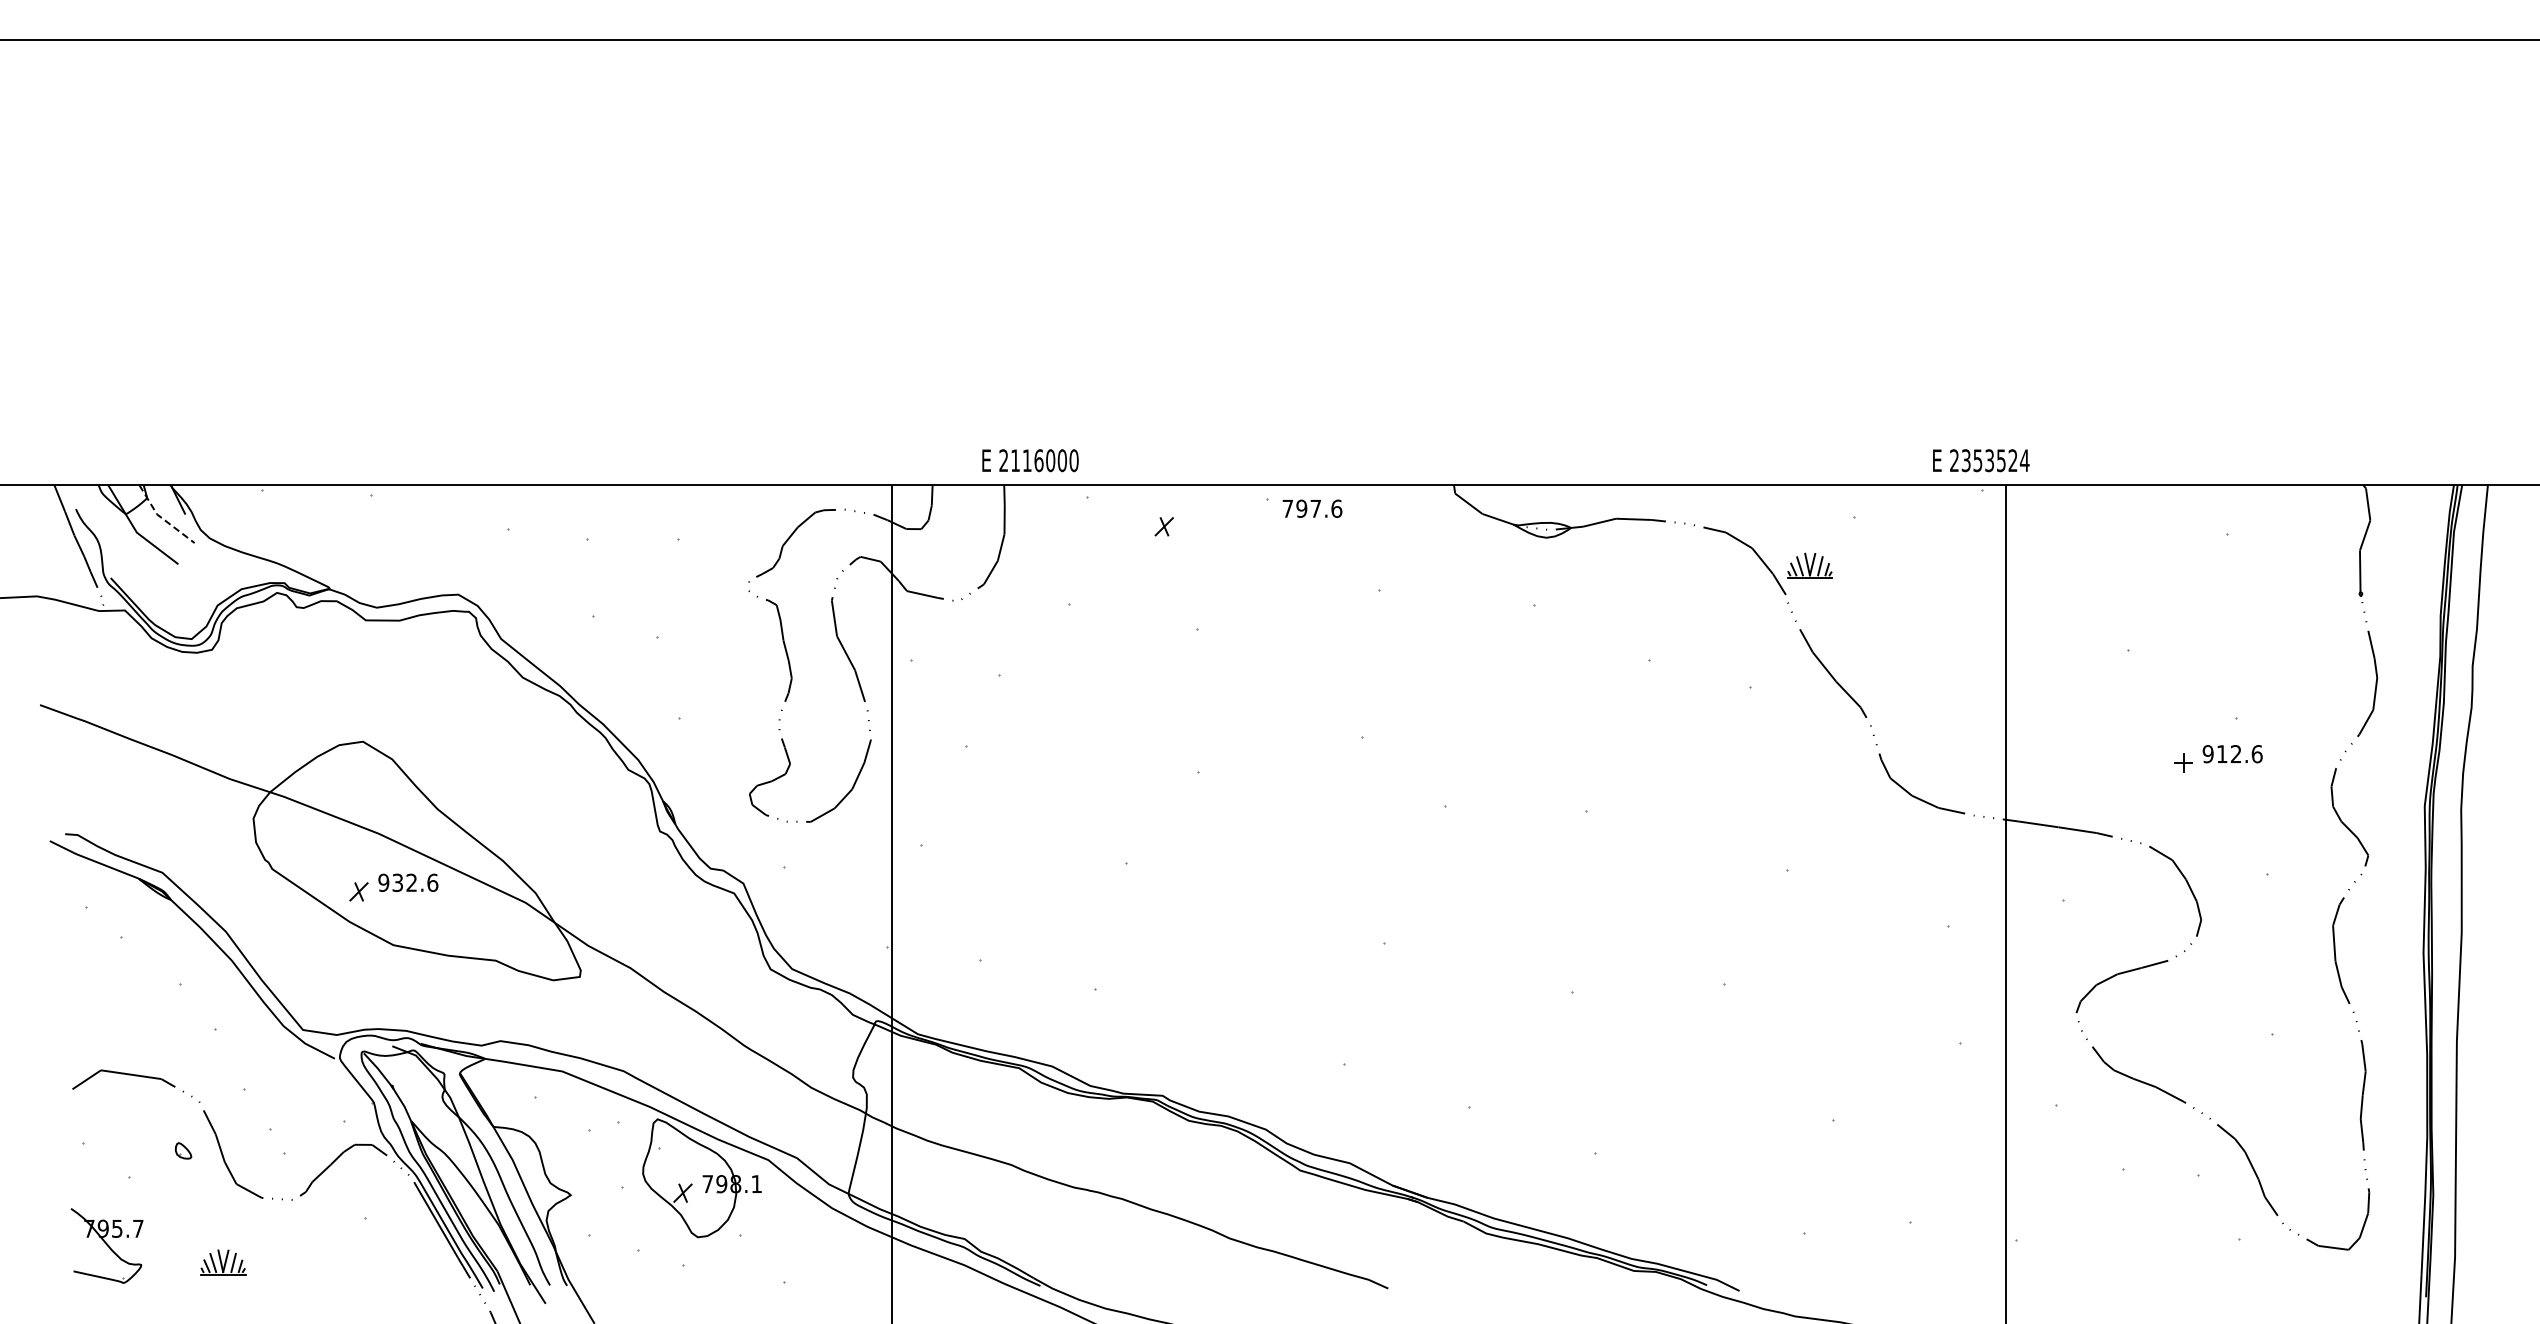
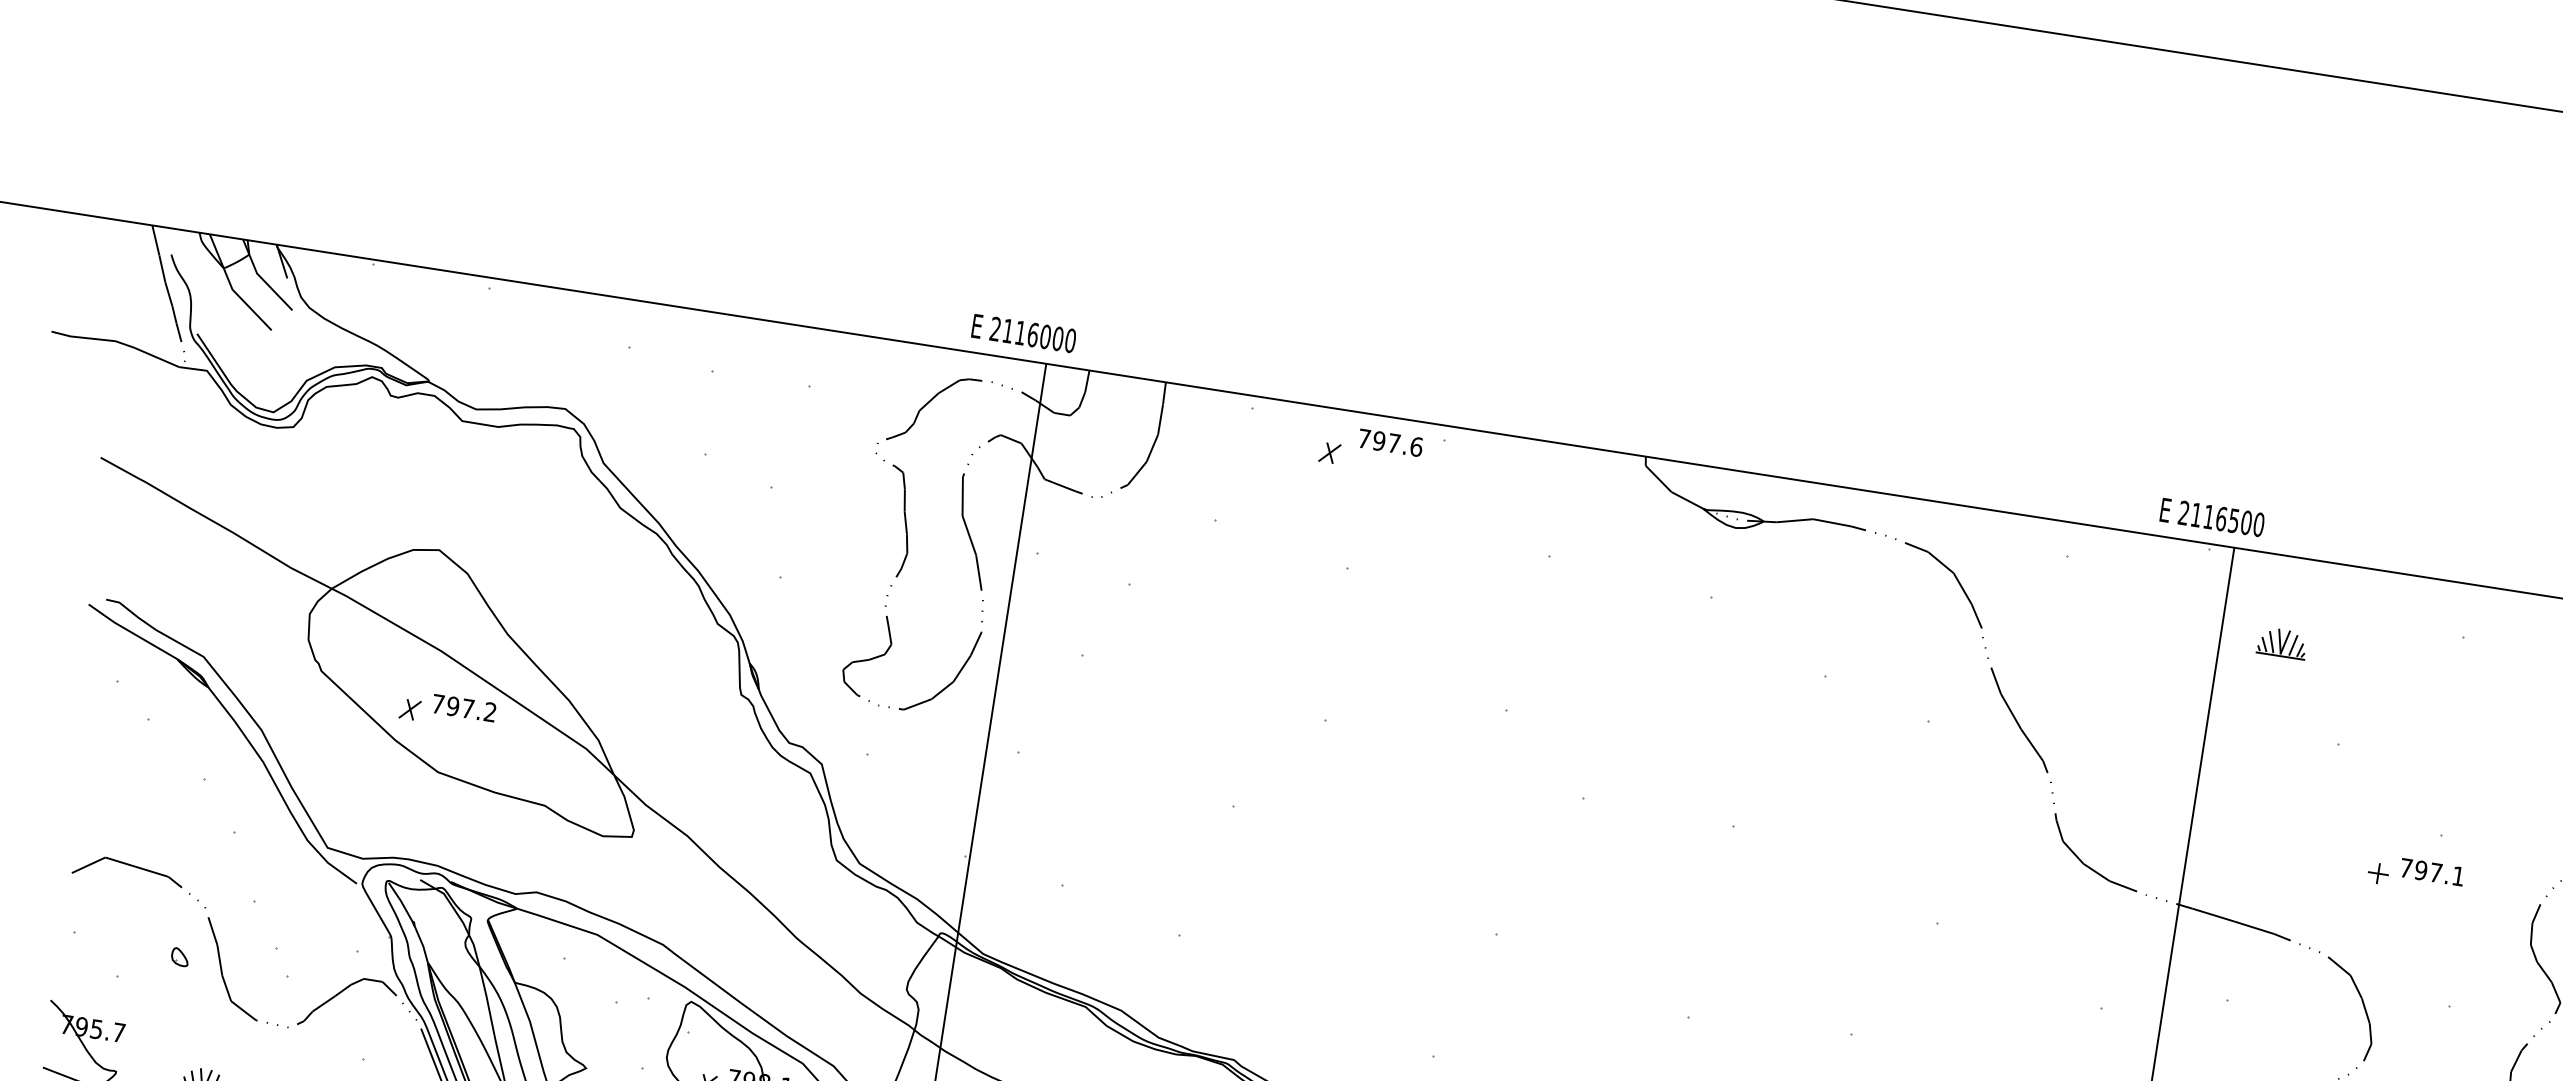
text: (1030, 460) -> (1024, 333), moved
text: (1995, 460) -> (2227, 519), 2353524 -> 2116500
text: (1312, 508) -> (1390, 442), moved
line: (161, 518) -> (261, 278), dashed -> solid
part: (1809, 565) -> (2281, 642), moved
text: (2232, 754) -> (2432, 872), 912.6 -> 797.1
text: (408, 882) -> (464, 707), 932.6 -> 797.2

